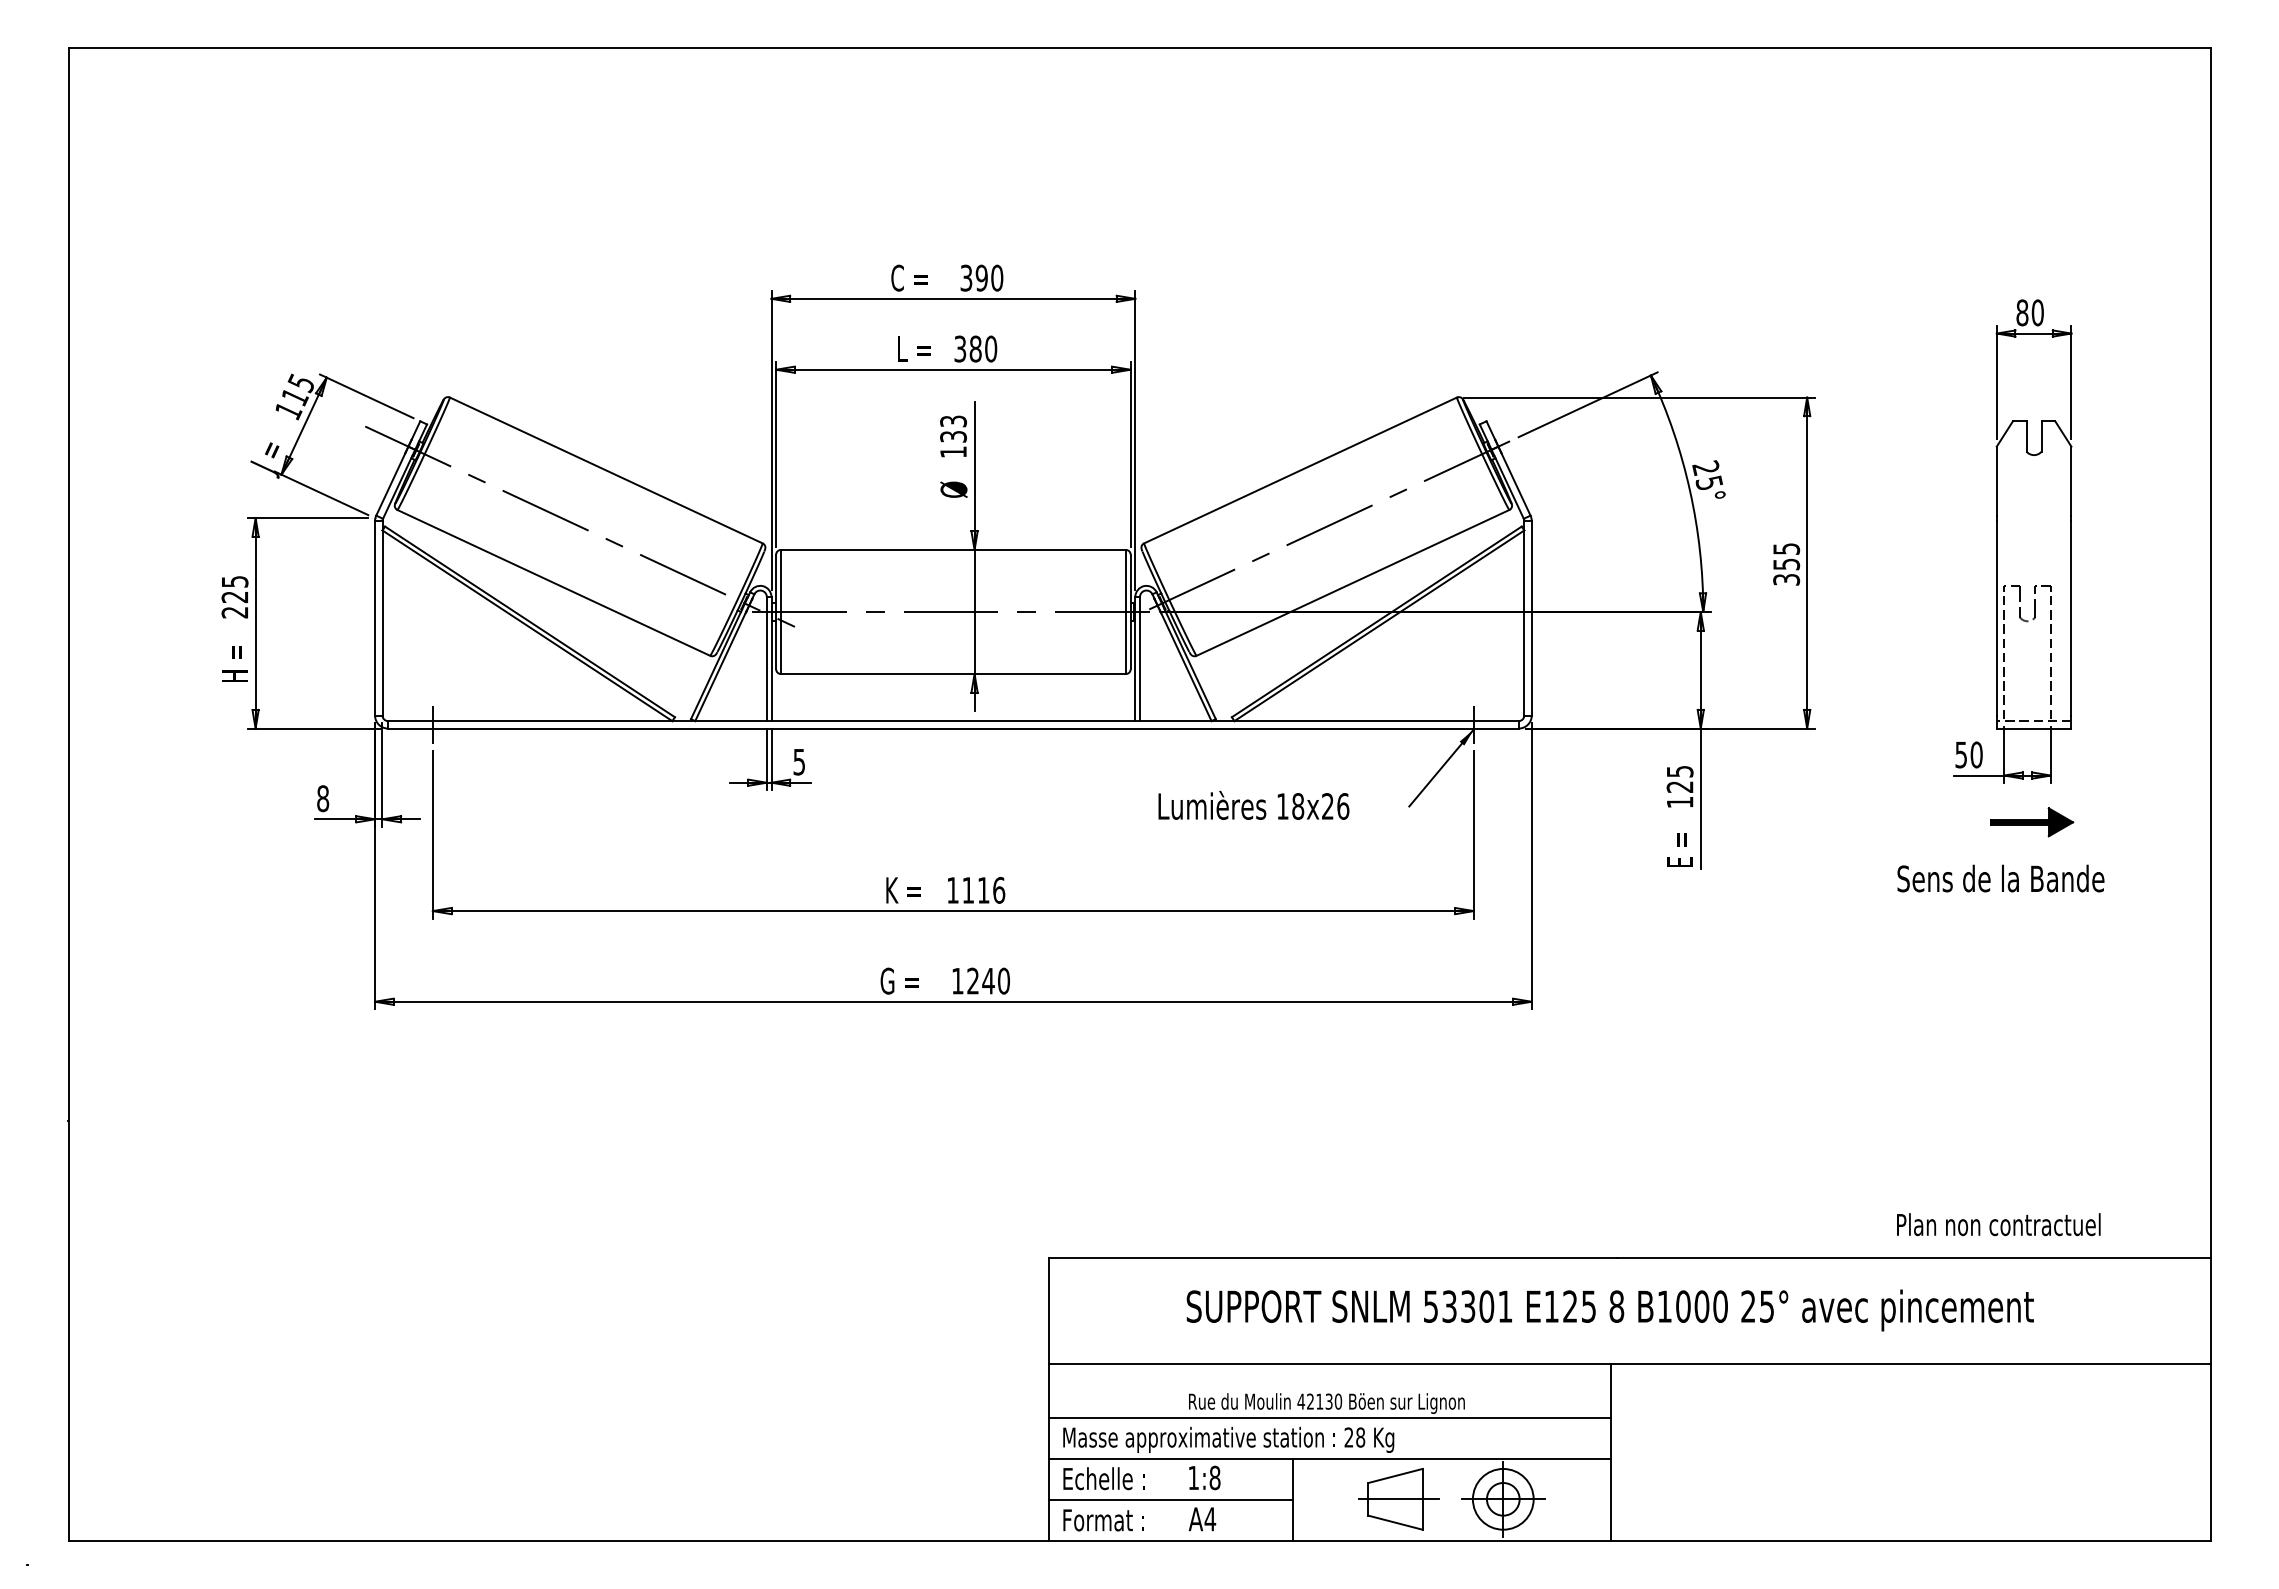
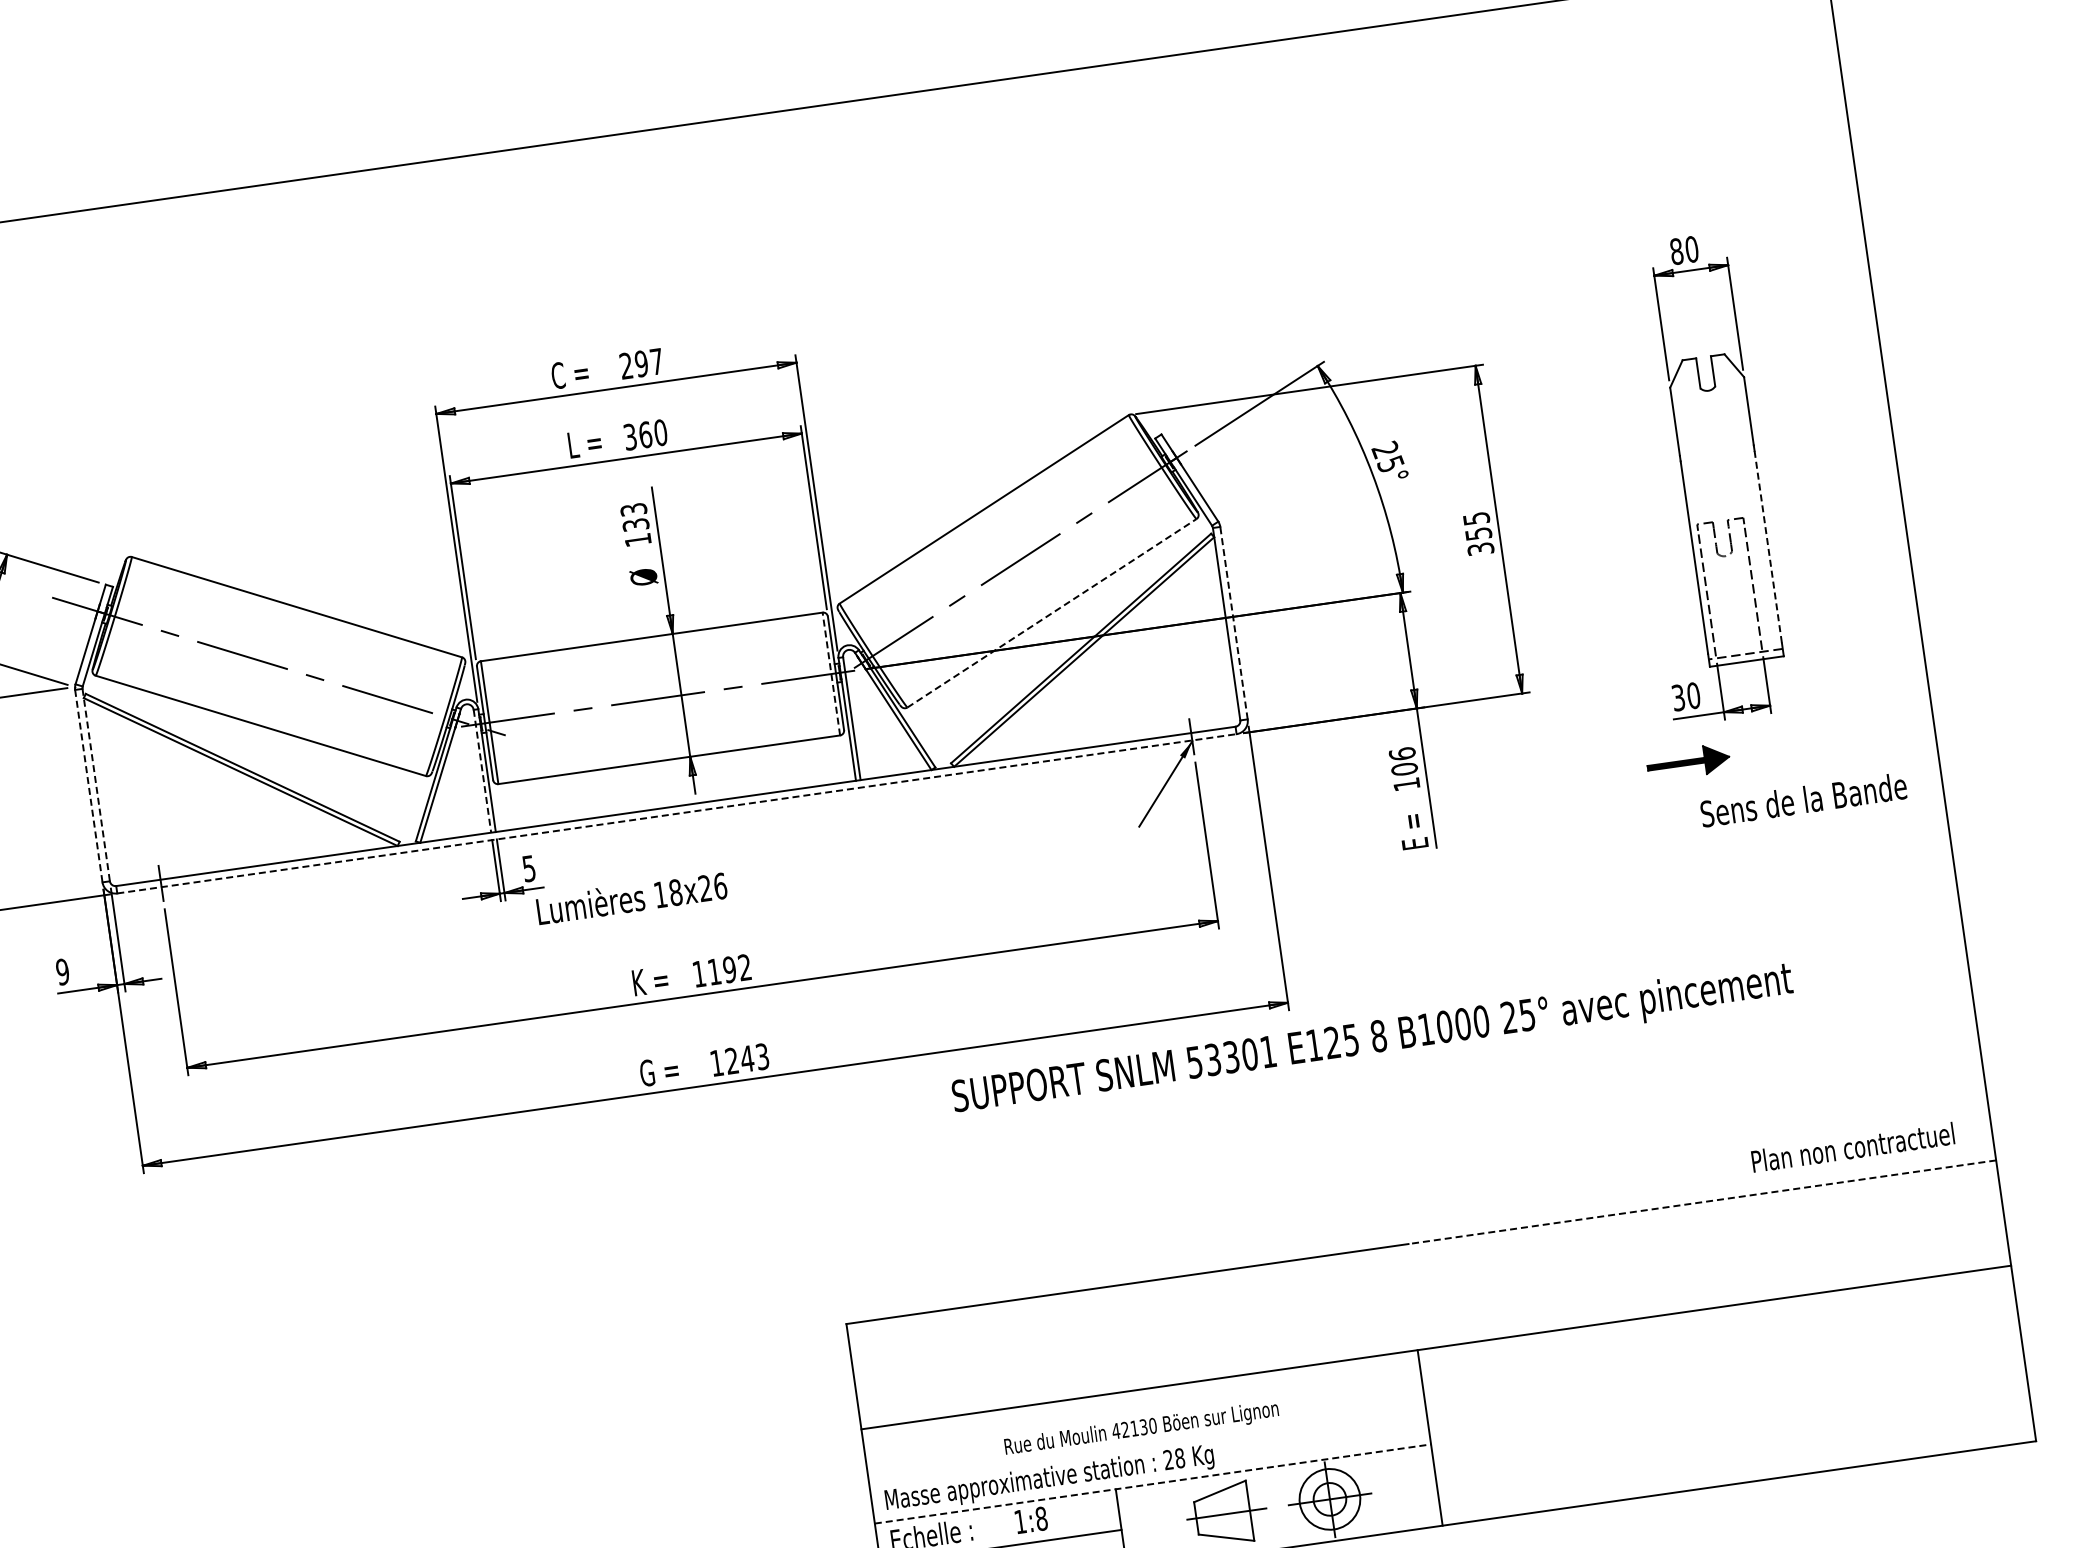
text: (981, 277) -> (641, 363), 390 -> 297
text: (975, 348) -> (645, 434), 380 -> 360
line: (1352, 582) -> (1051, 612), solid -> dashed
line: (1125, 611) -> (830, 673), solid -> dashed
line: (1531, 617) -> (1233, 622), solid -> dashed
line: (375, 618) -> (89, 786), solid -> dashed
line: (382, 618) -> (96, 785), solid -> dashed
line: (2071, 618) -> (1768, 547), solid -> dashed
line: (766, 659) -> (482, 771), solid -> dashed
line: (953, 728) -> (677, 813), solid -> dashed
text: (1961, 754) -> (1678, 697), 50 -> 30
text: (1679, 779) -> (1402, 761), 125 -> 106
text: (323, 798) -> (63, 971), 8 -> 9
text: (1253, 805) -> (631, 897), moved
part: (2032, 822) -> (1688, 762), moved
text: (2000, 878) -> (1803, 799), moved
text: (991, 890) -> (737, 968), 1116 -> 1192
text: (1003, 980) -> (762, 1056), 1240 -> 1243
text: (1998, 1224) -> (1852, 1147), moved
line: (1913, 1257) -> (1701, 1202), solid -> dashed
text: (1609, 1310) -> (1371, 1041), moved
line: (1330, 1418) -> (1147, 1443), removed
line: (1330, 1459) -> (1153, 1484), solid -> dashed

